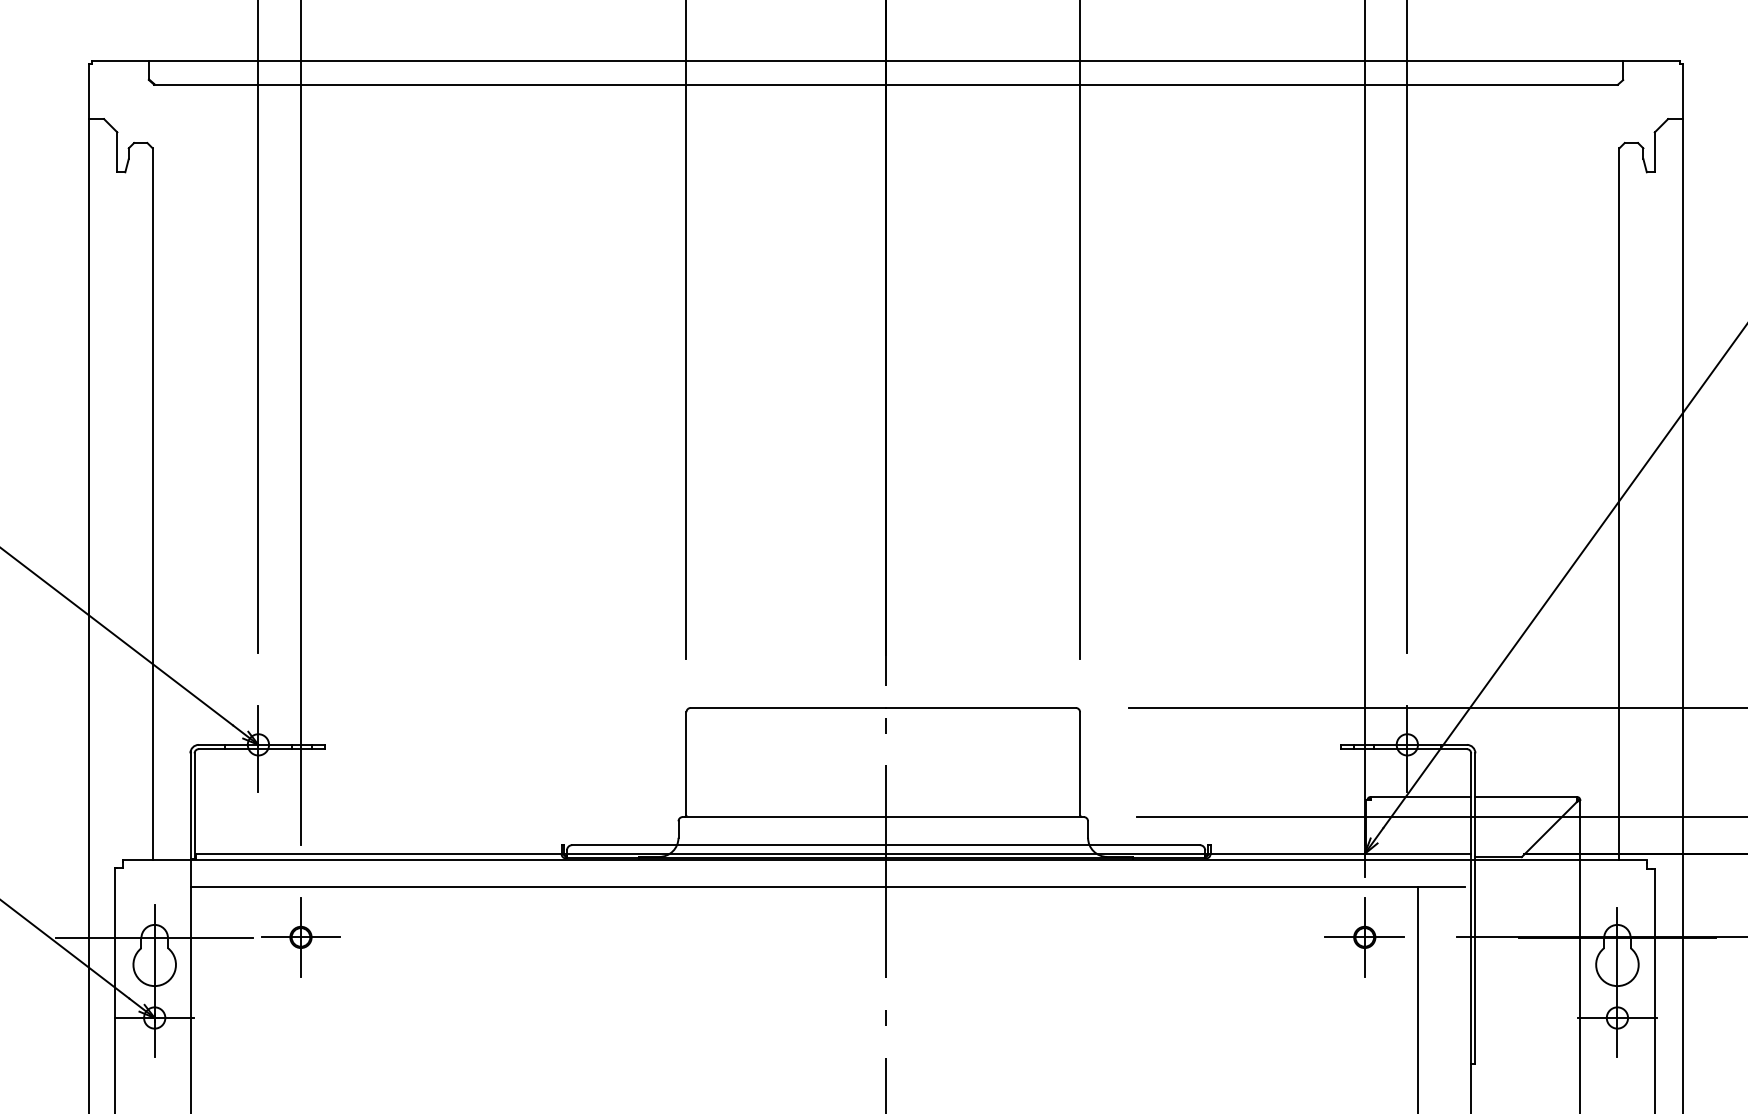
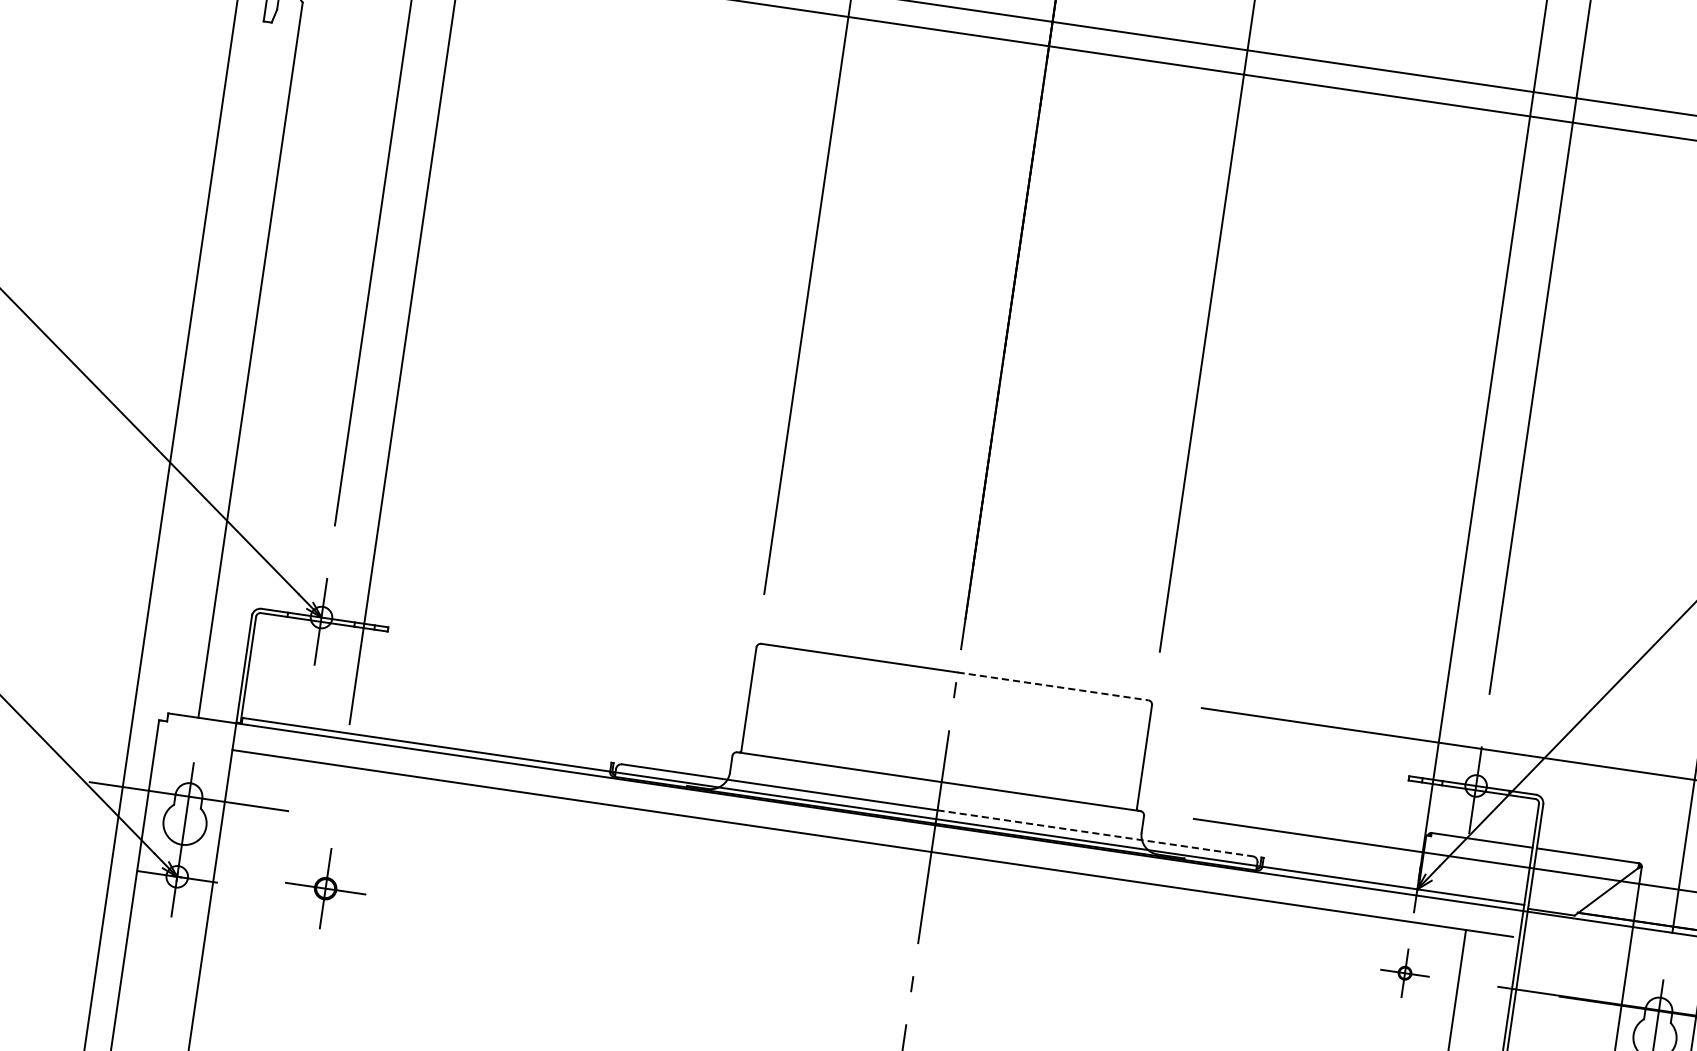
line: (980, 707) -> (1052, 685), solid -> dashed
line: (1042, 845) -> (1094, 833), solid -> dashed
part: (300, 937) -> (325, 888), moved
part: (1364, 937) -> (1404, 973), size x0.6

